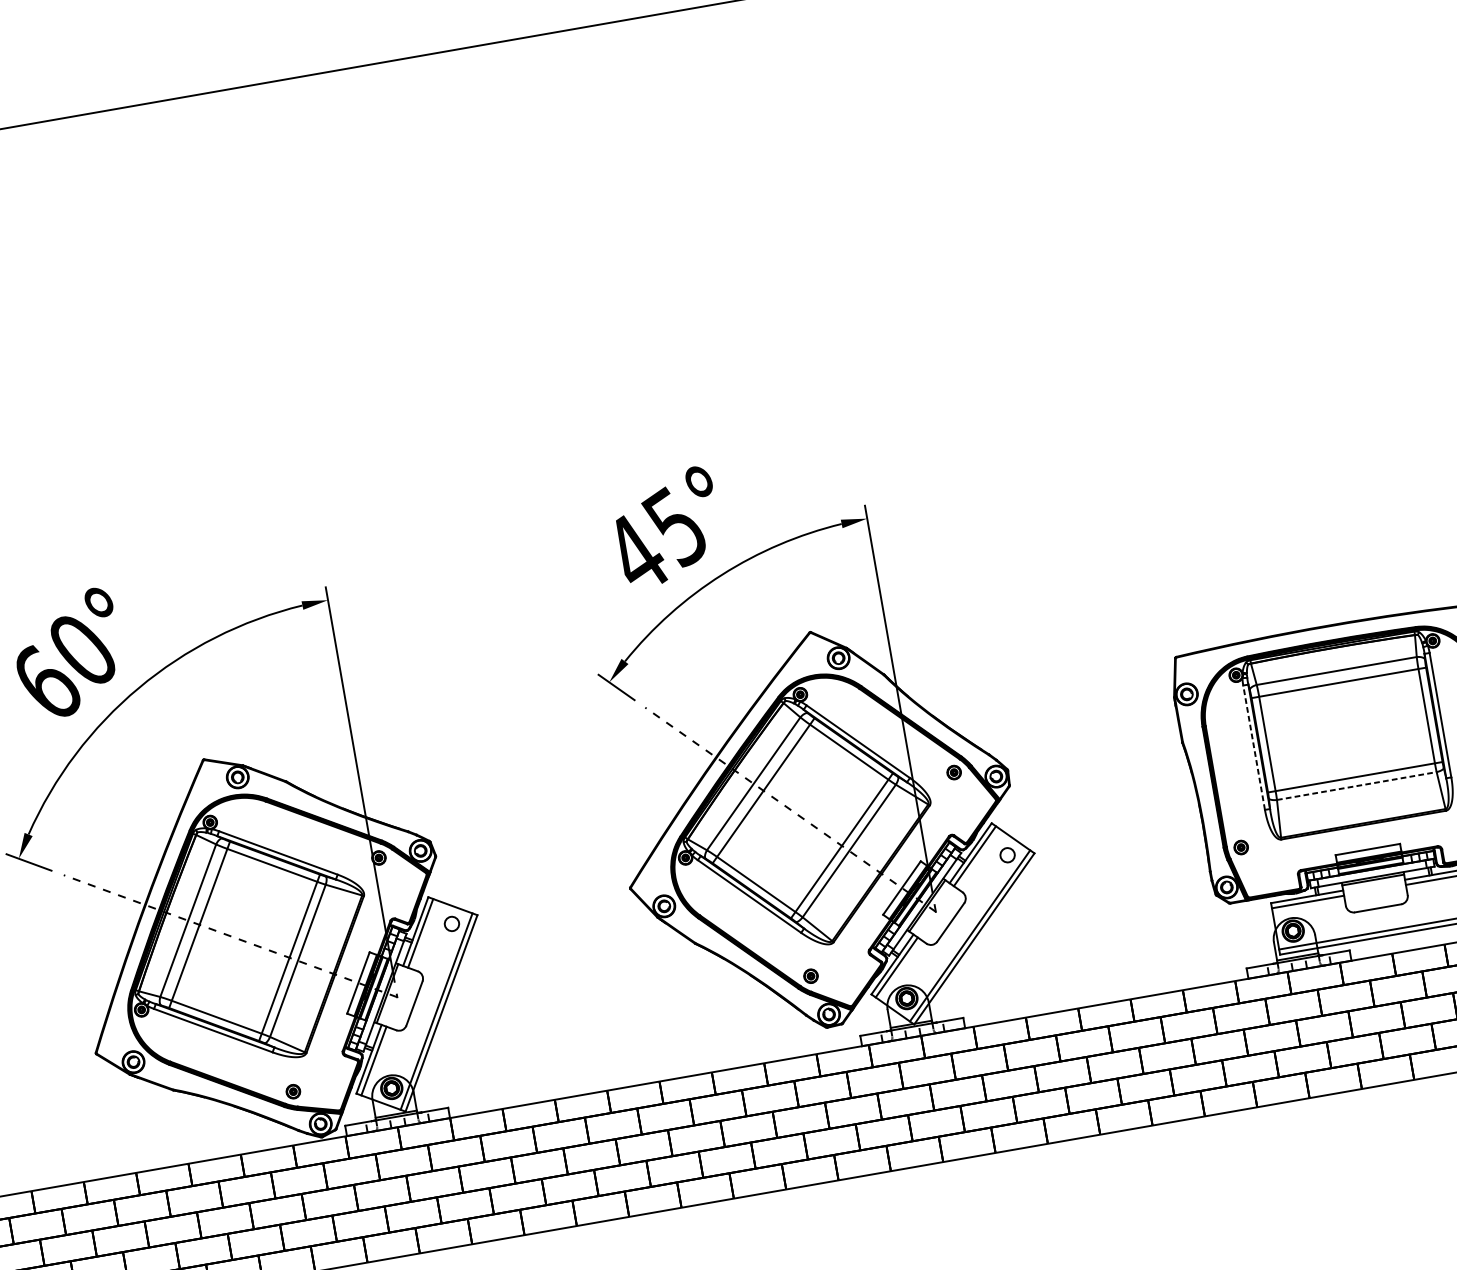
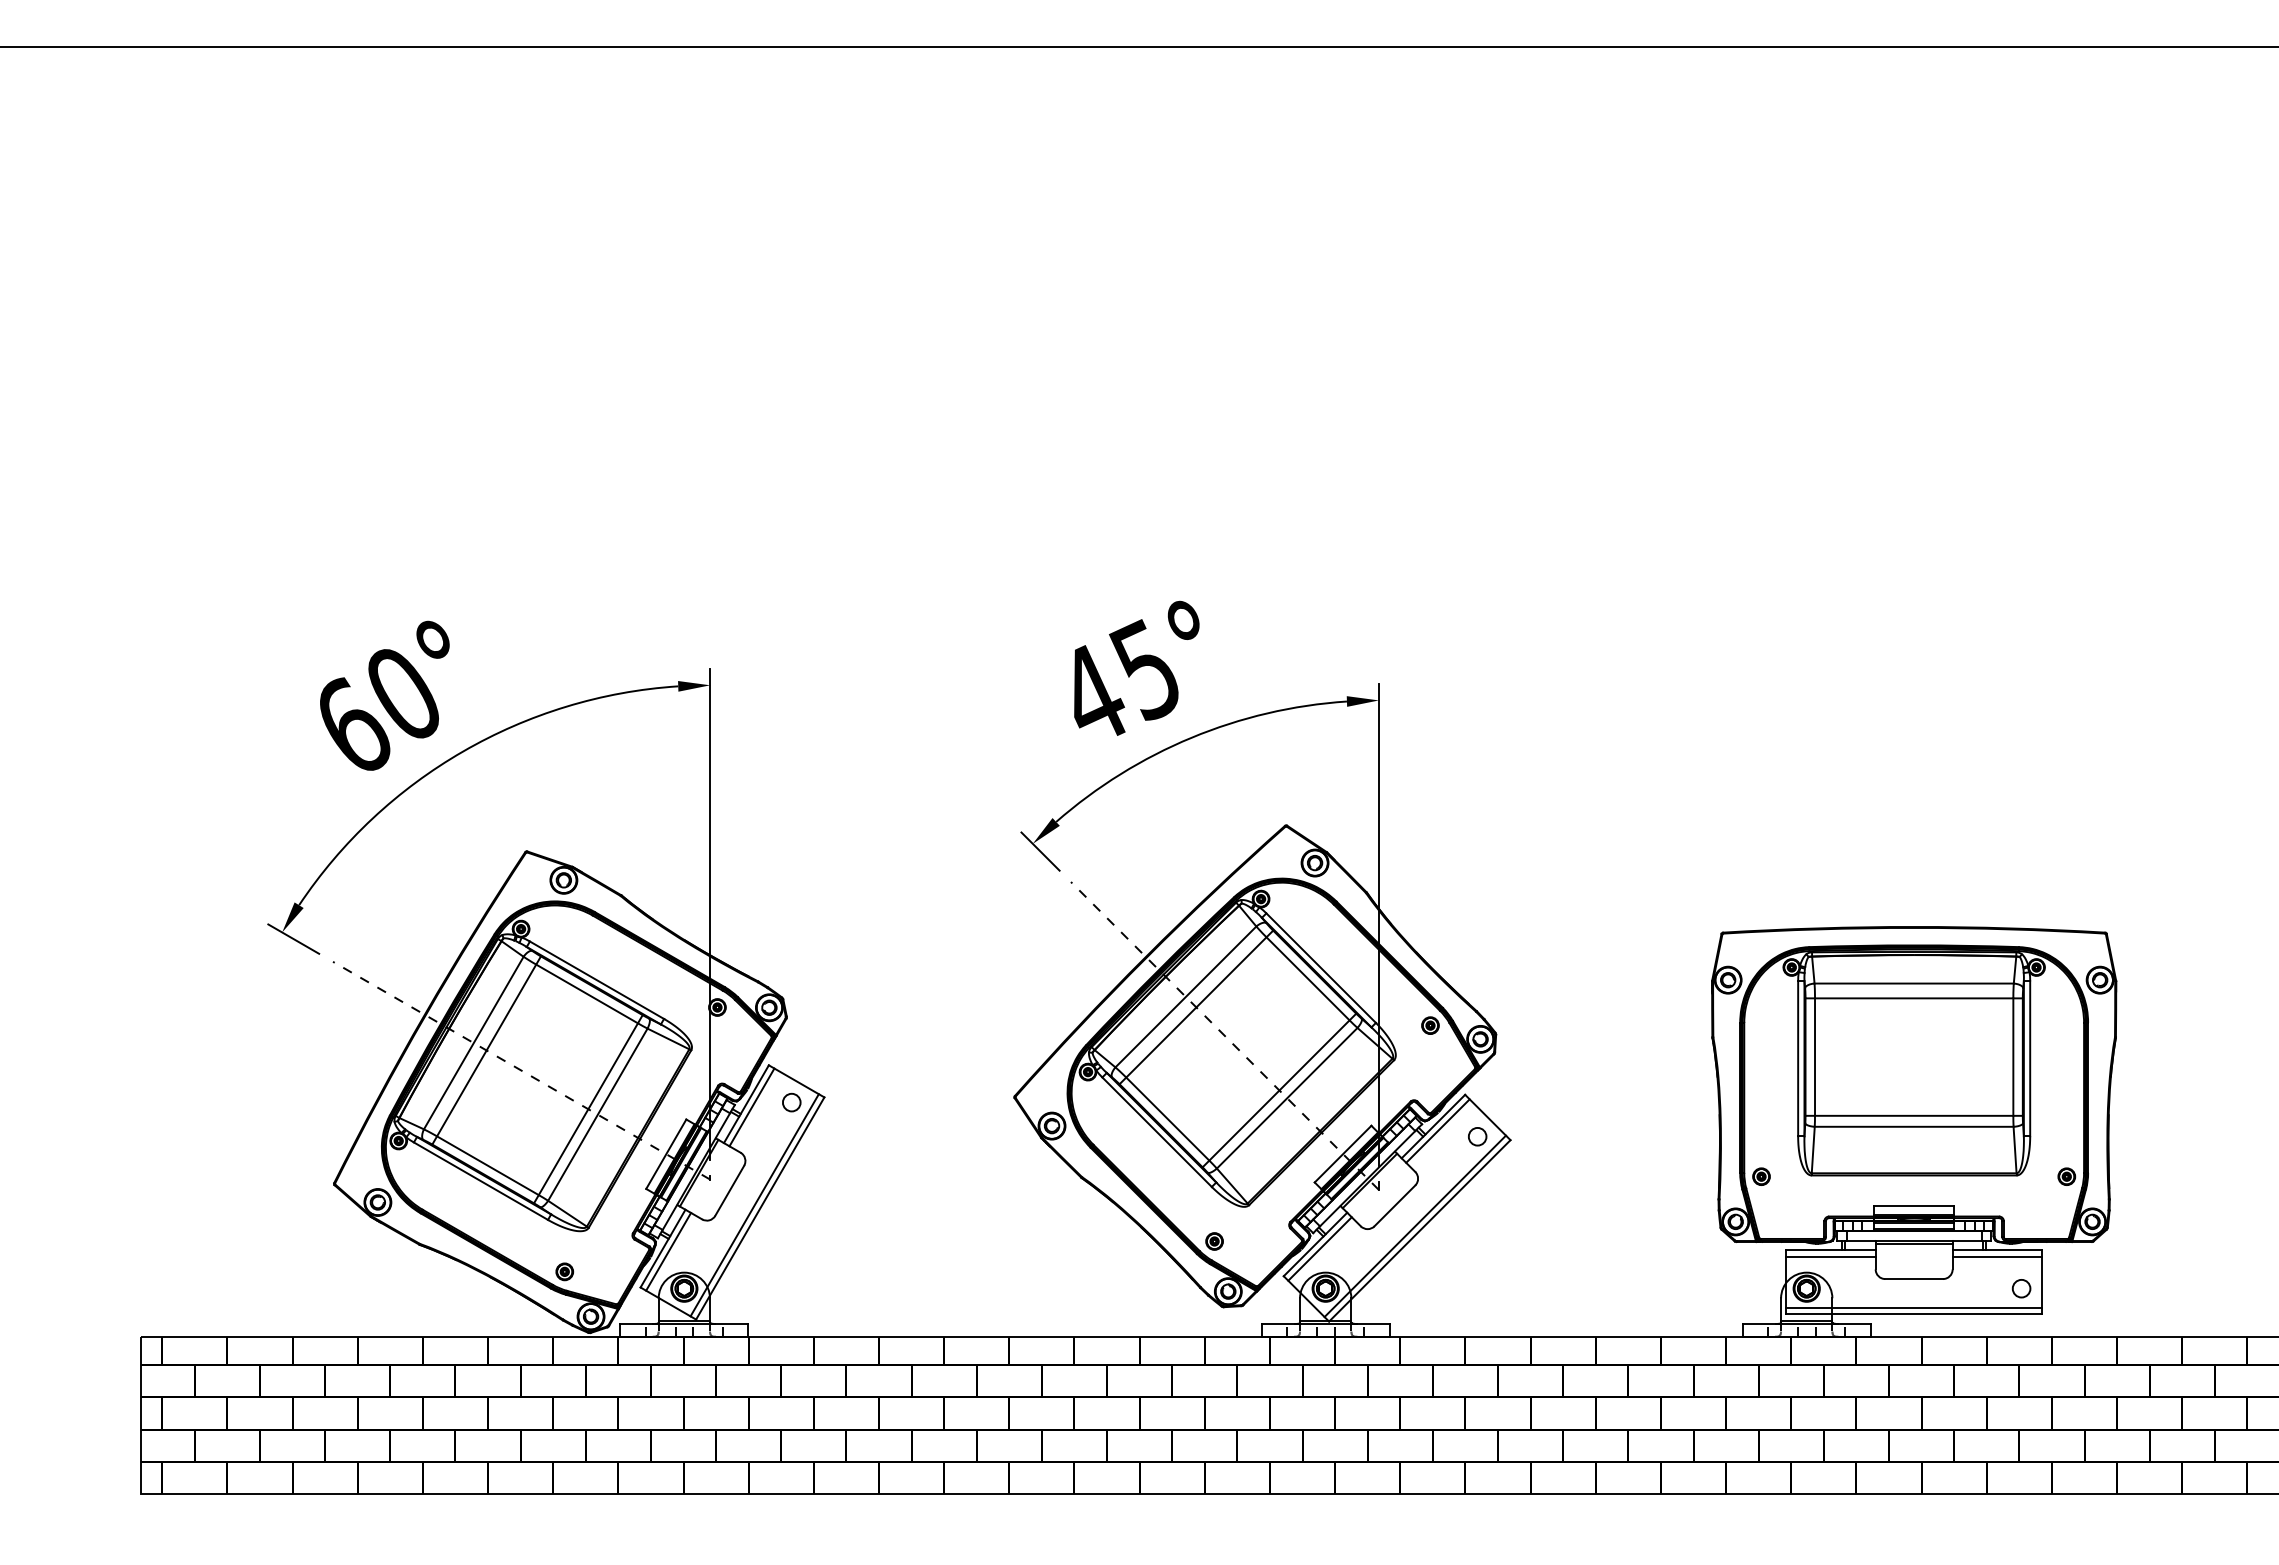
line: (1254, 747) -> (1798, 1058), dashed -> solid
line: (1357, 785) -> (1914, 1126), dashed -> solid

